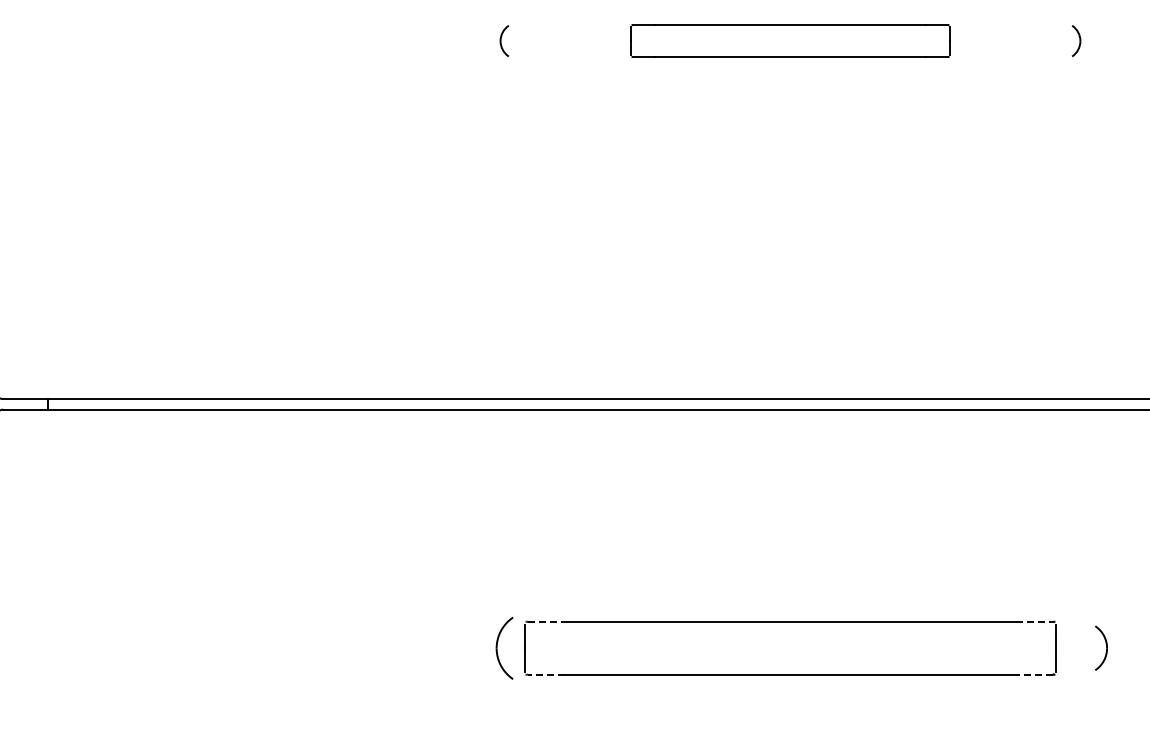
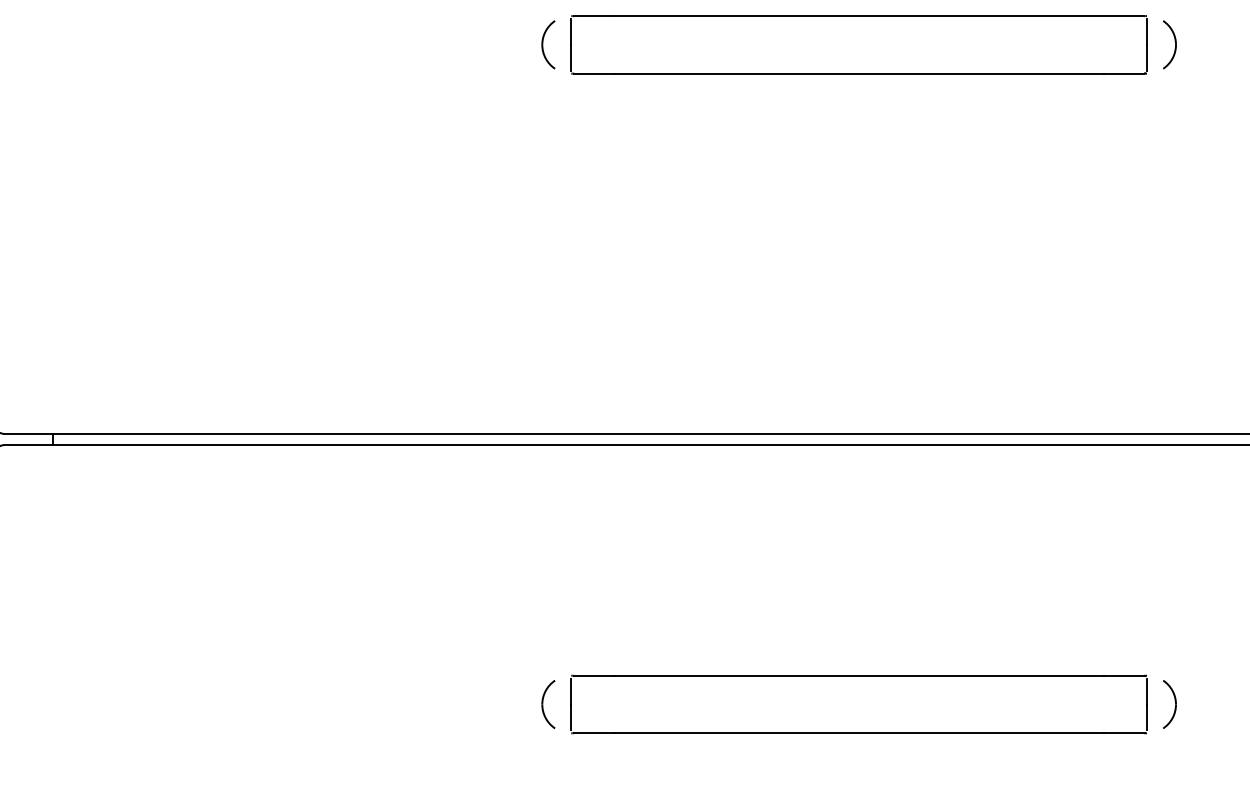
part: (504, 40) -> (548, 44), size x1.43
part: (790, 40) -> (859, 44), size x1.67
part: (1076, 40) -> (1169, 44), size x1.43
line: (546, 621) -> (594, 675), dashed -> solid
line: (1034, 621) -> (1124, 675), dashed -> solid
part: (504, 647) -> (548, 703), size x0.71
part: (1101, 647) -> (1169, 703), moved
line: (546, 674) -> (594, 733), dashed -> solid
line: (1034, 674) -> (1124, 733), dashed -> solid

